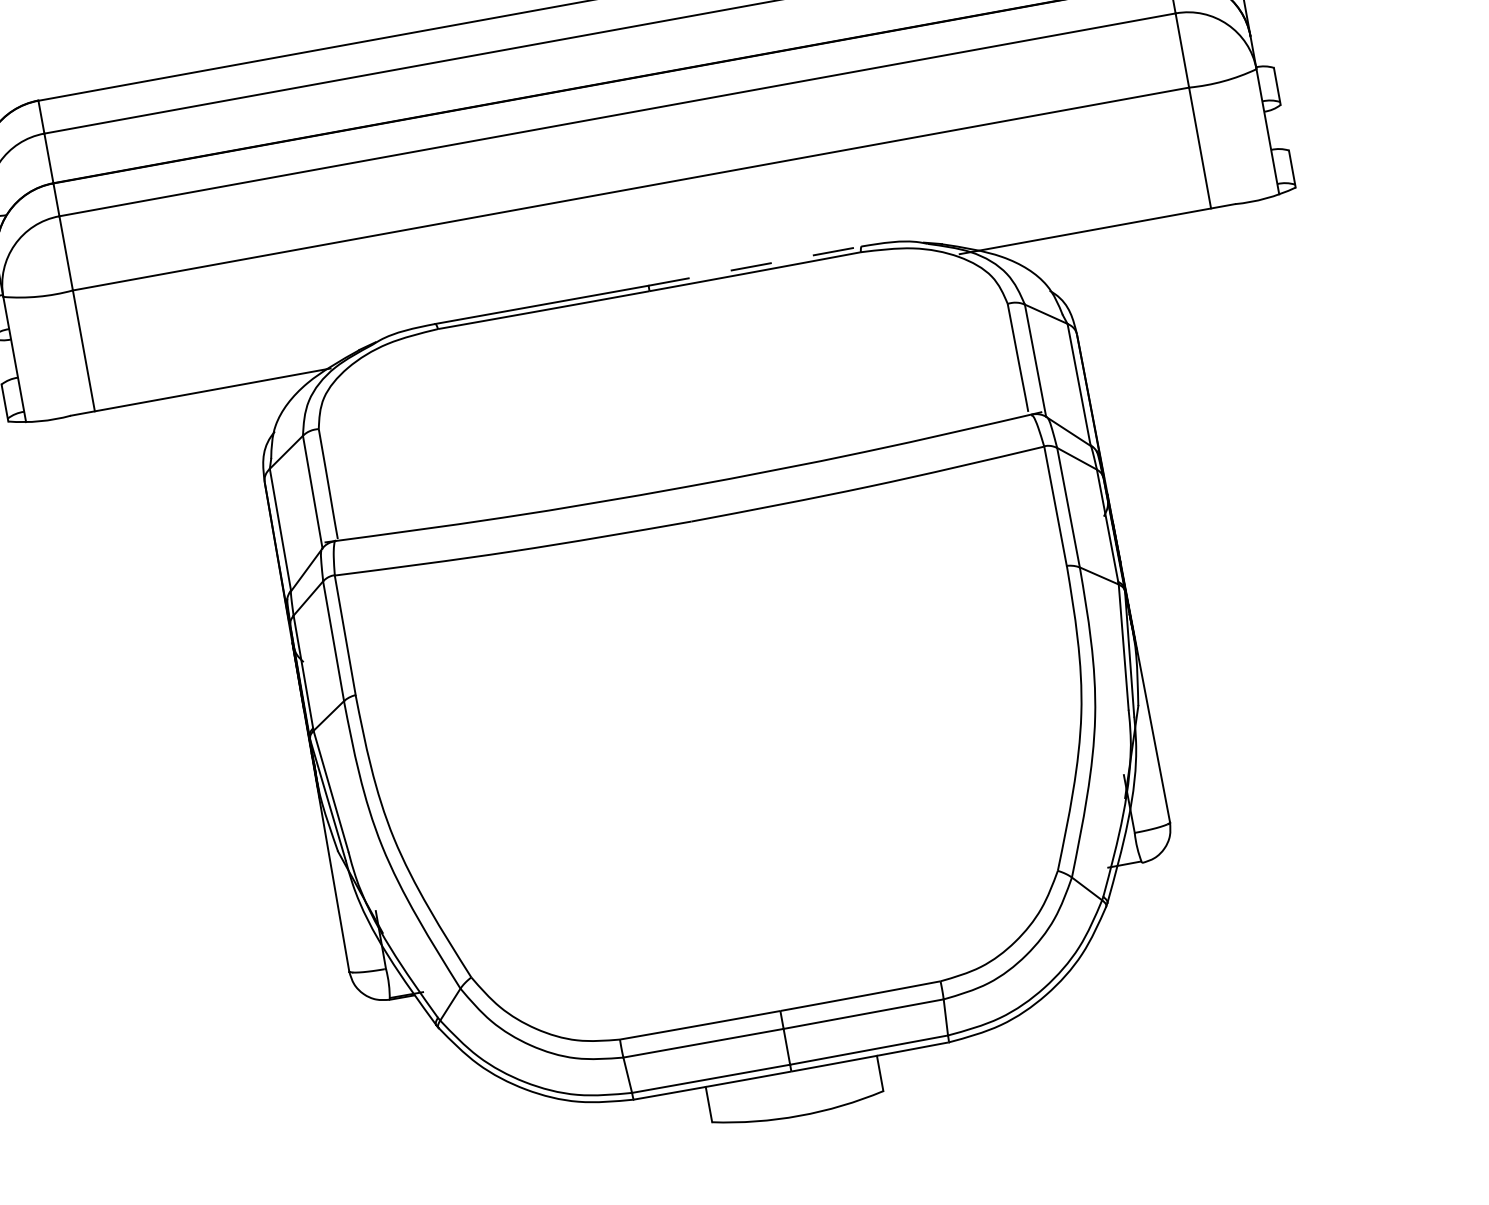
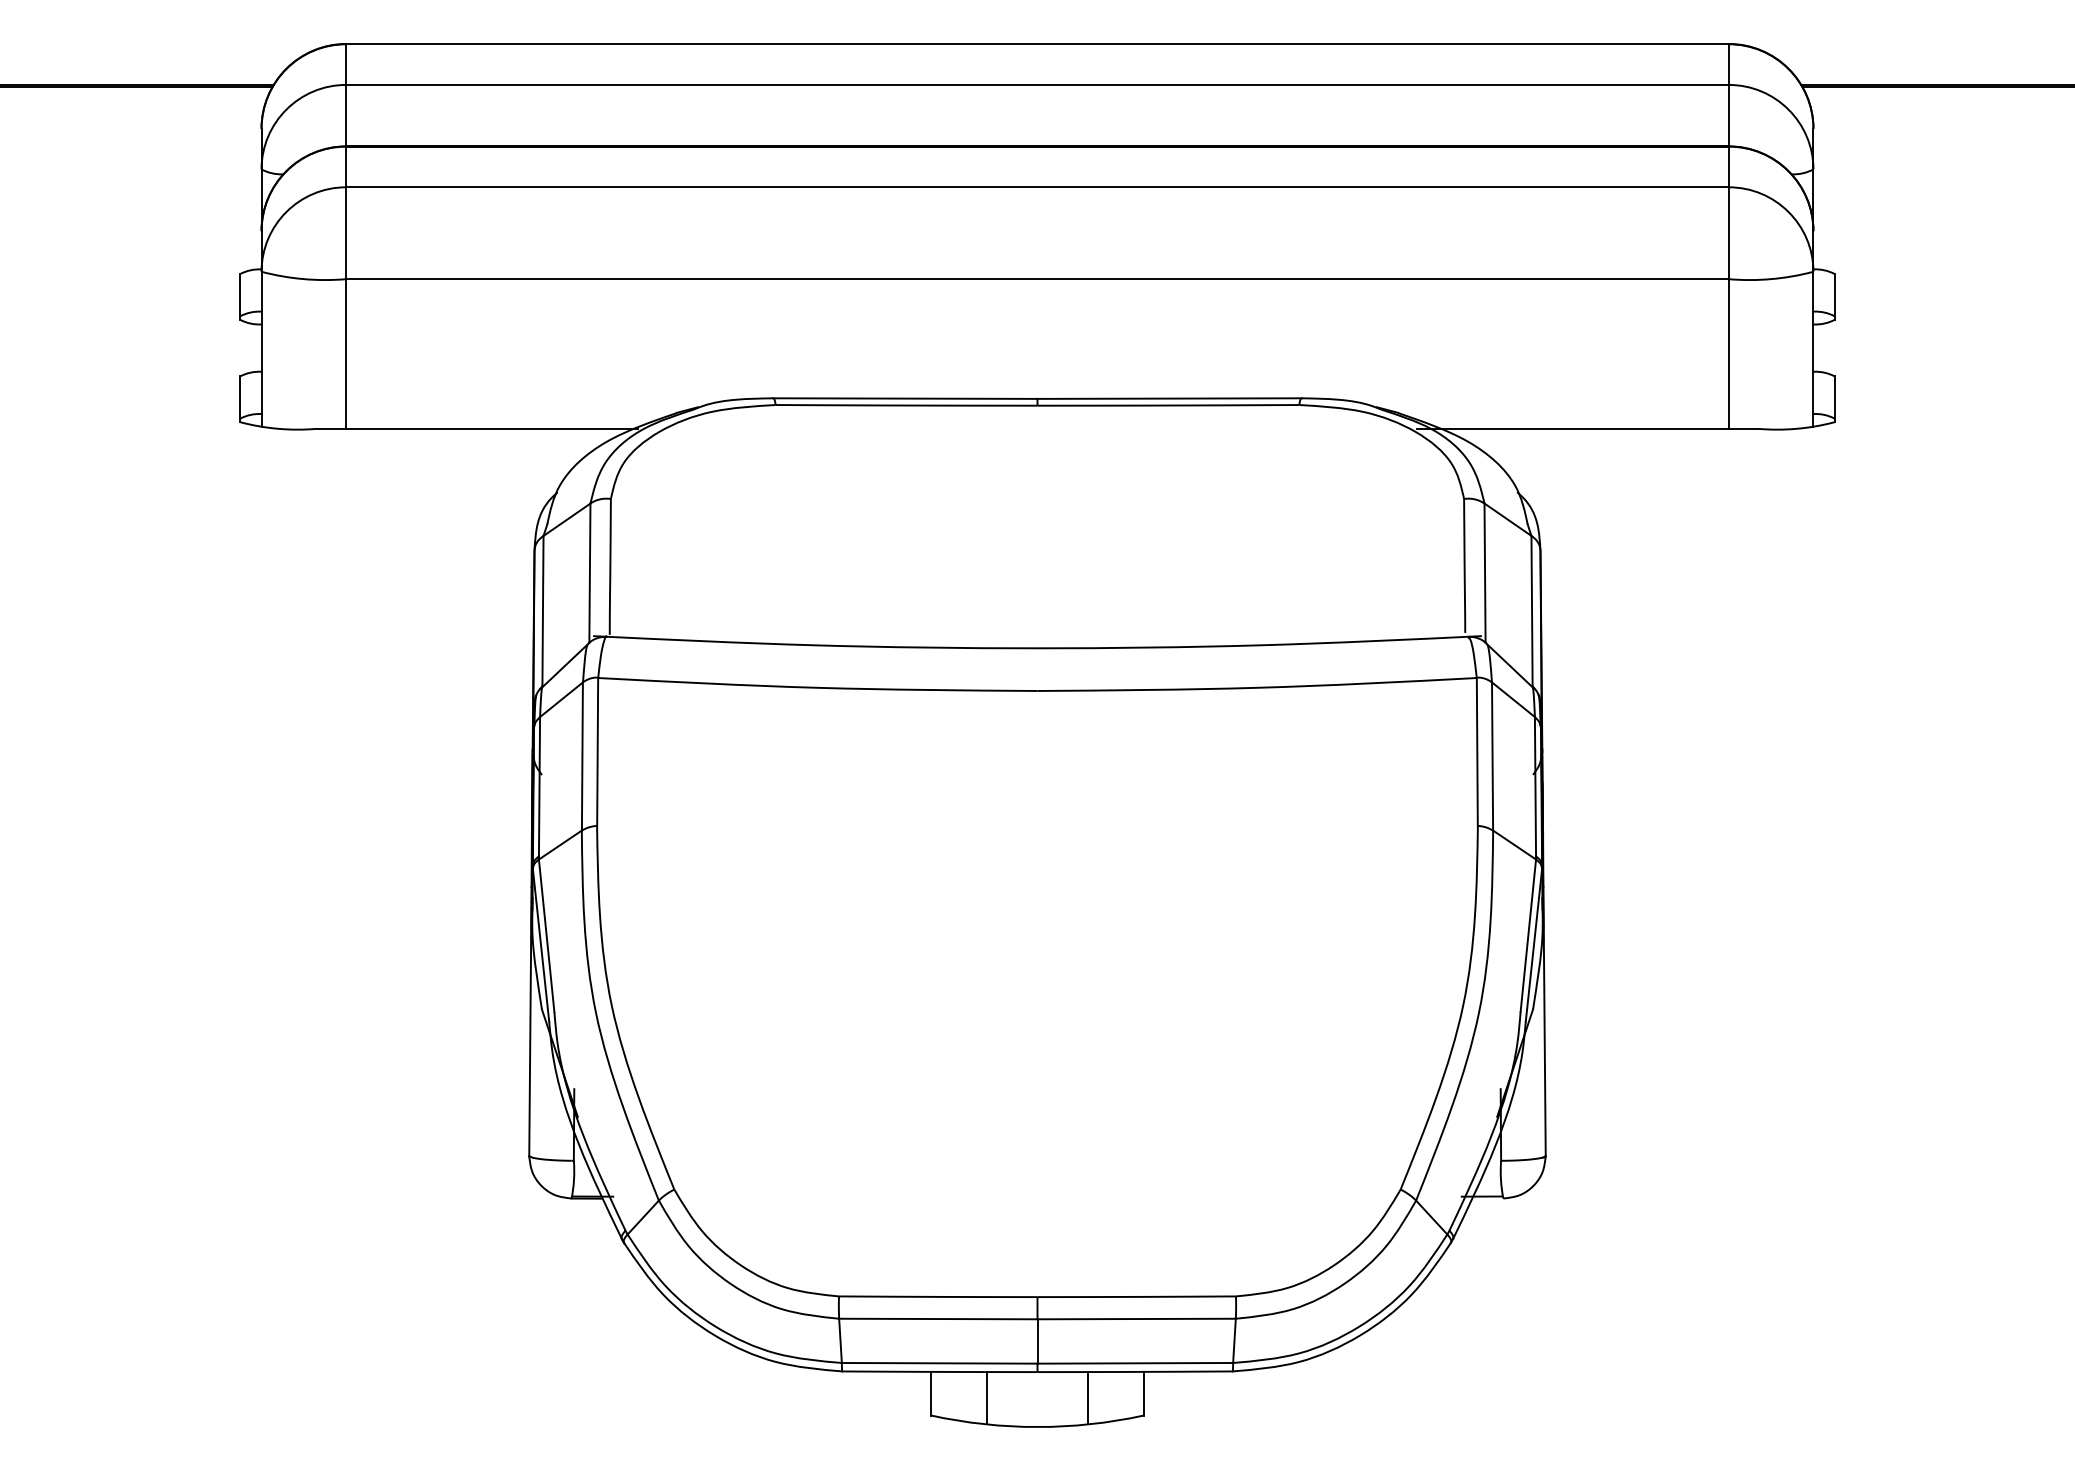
line: (755, 265) -> (1170, 398), dashed -> solid
line: (836, 1084) -> (1088, 1397), added
line: (753, 1099) -> (986, 1397), added

